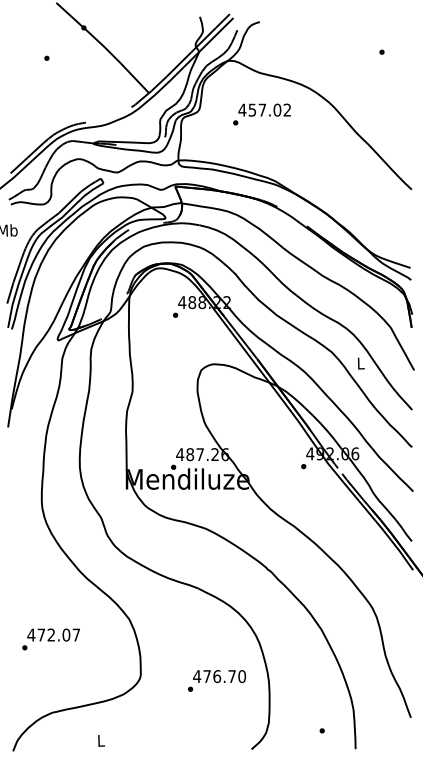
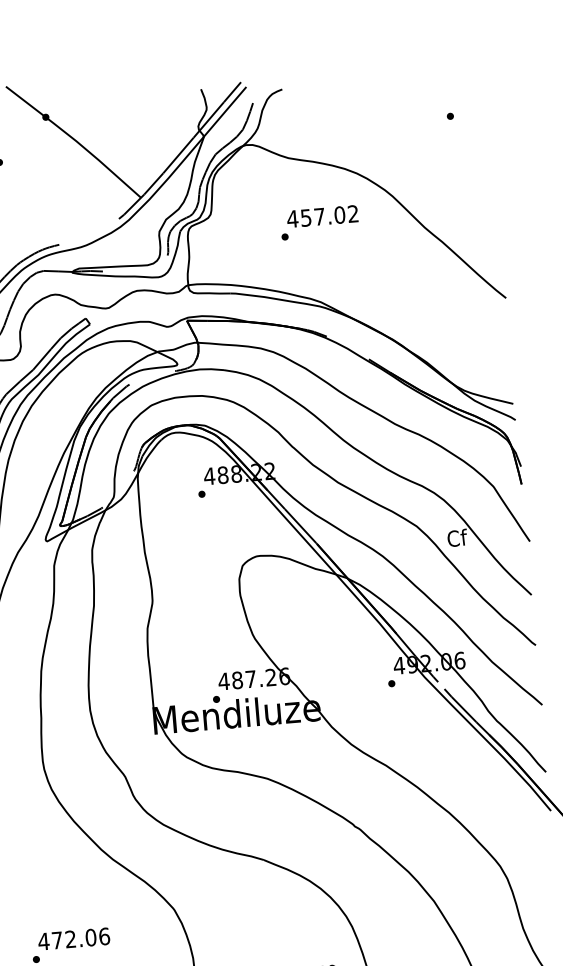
text: (261, 114) -> (318, 222), moved
text: (360, 363) -> (456, 538), L -> Cf
text: (76, 634) -> (104, 935), 472.07 -> 472.06

